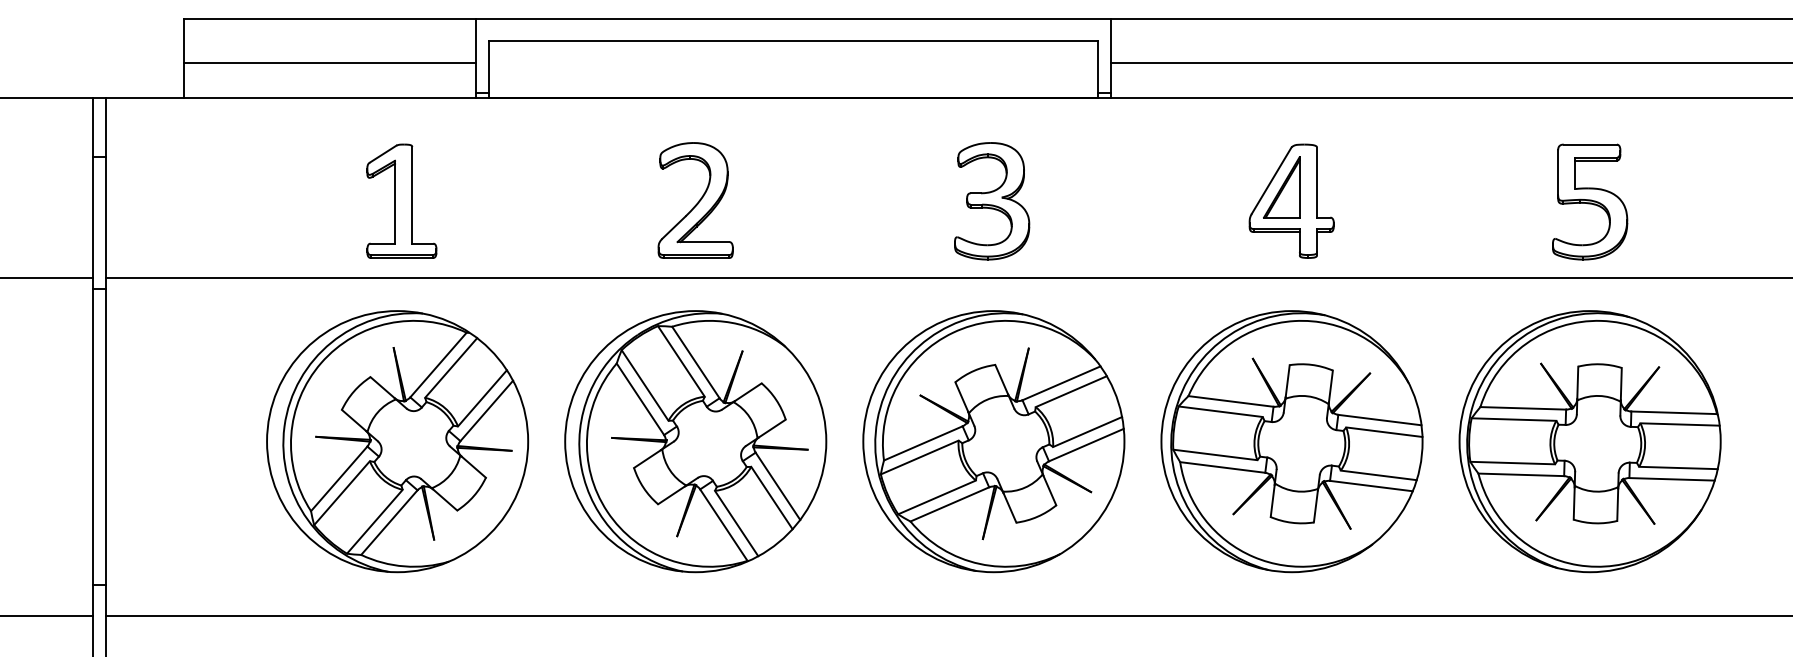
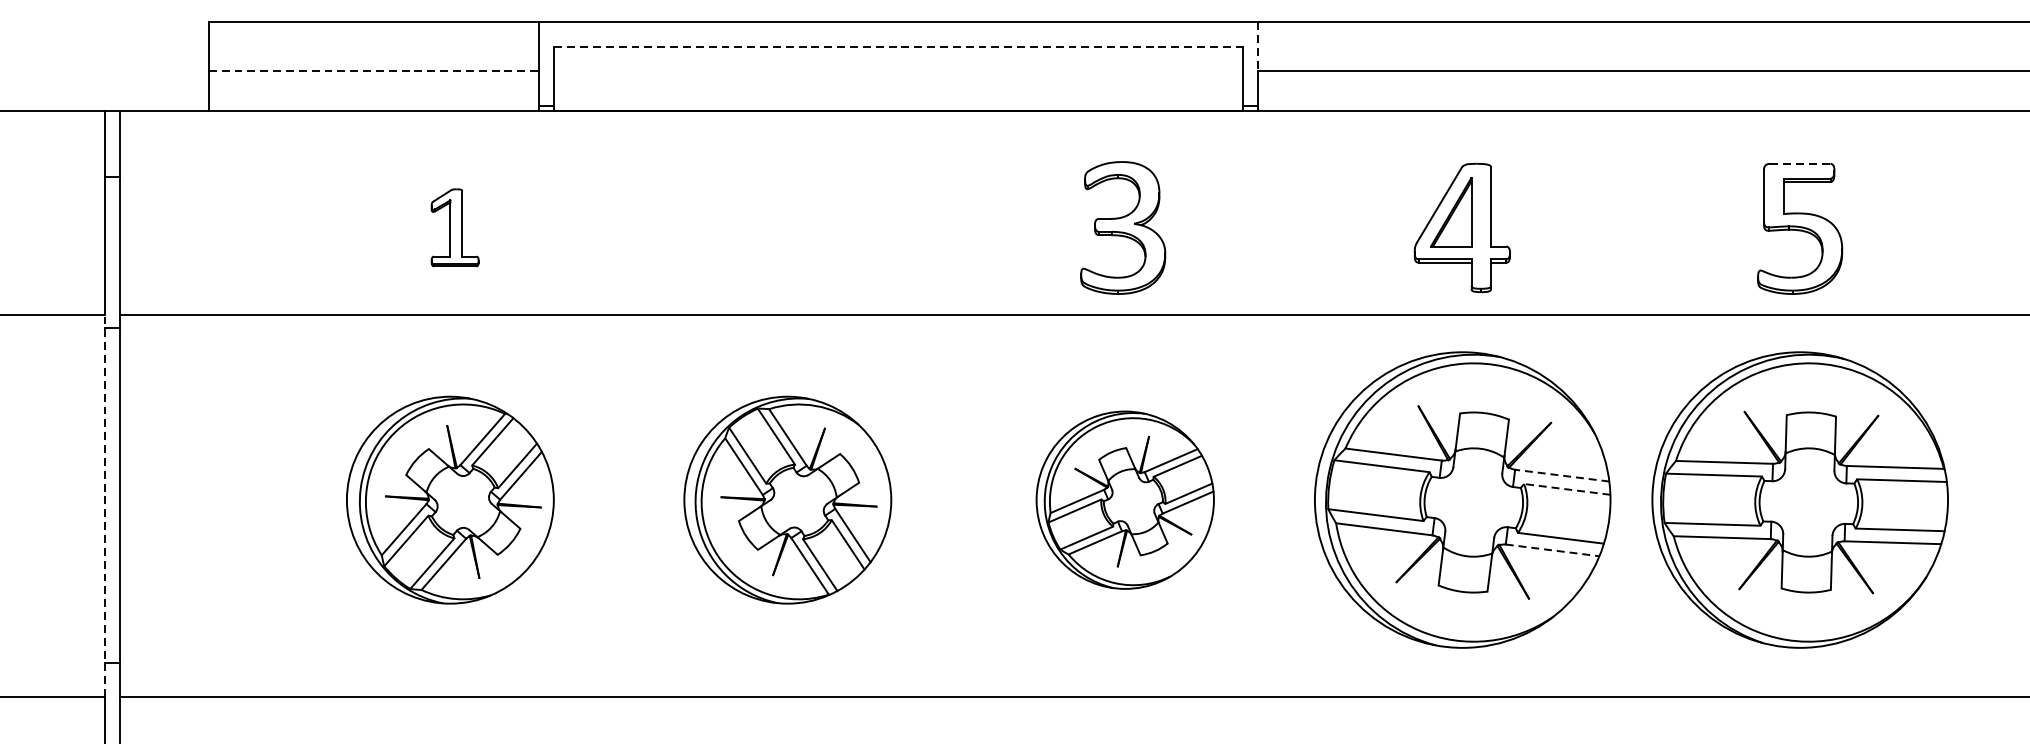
line: (793, 41) -> (898, 47), solid -> dashed
line: (1111, 41) -> (1258, 47), solid -> dashed
line: (330, 62) -> (374, 70), solid -> dashed
line: (1590, 144) -> (1800, 163), solid -> dashed
part: (401, 200) -> (454, 227), size x0.6
part: (695, 200) -> (787, 227), removed
line: (1379, 420) -> (1561, 476), solid -> dashed
line: (1383, 432) -> (1566, 489), solid -> dashed
part: (397, 441) -> (450, 499), size x0.7
part: (695, 441) -> (787, 499), size x0.7
part: (993, 441) -> (1124, 499), size x0.6
line: (92, 447) -> (104, 506), solid -> dashed
line: (1371, 486) -> (1552, 550), solid -> dashed

